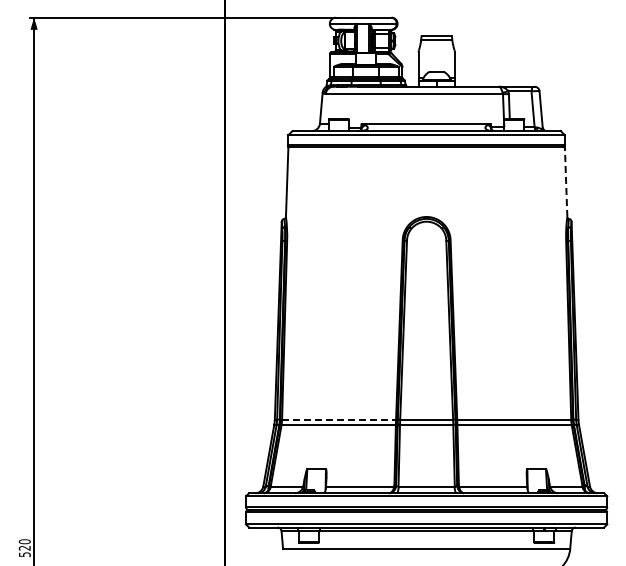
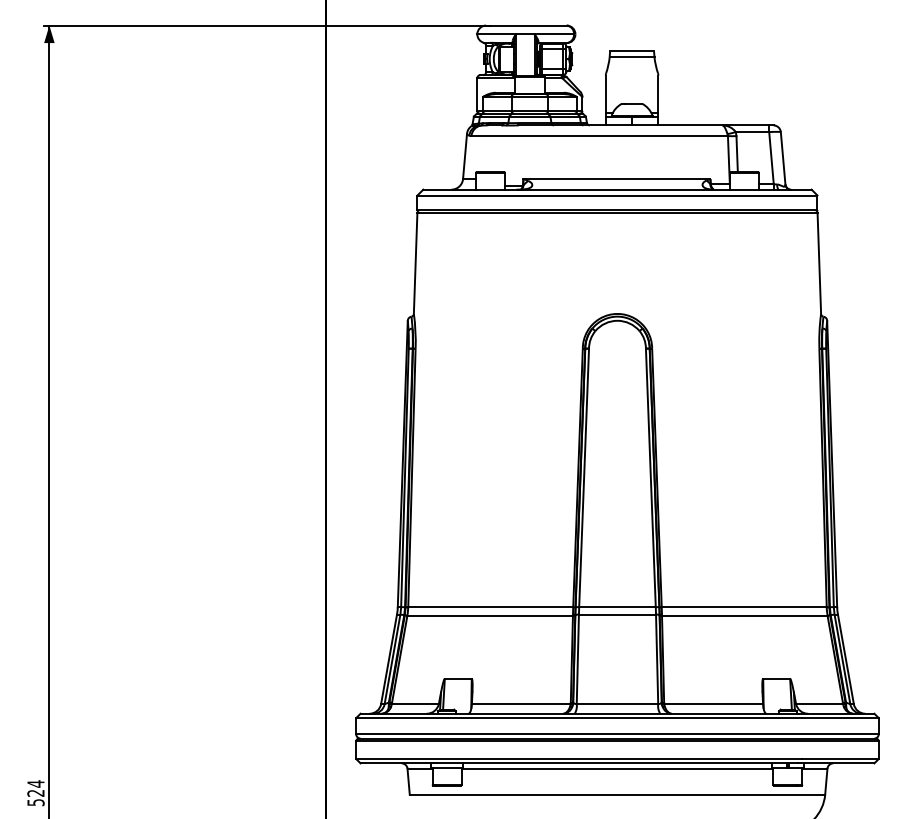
line: (566, 182) -> (819, 264), dashed -> solid
line: (339, 419) -> (491, 607), dashed -> solid
text: (24, 541) -> (35, 783), 520 -> 524

